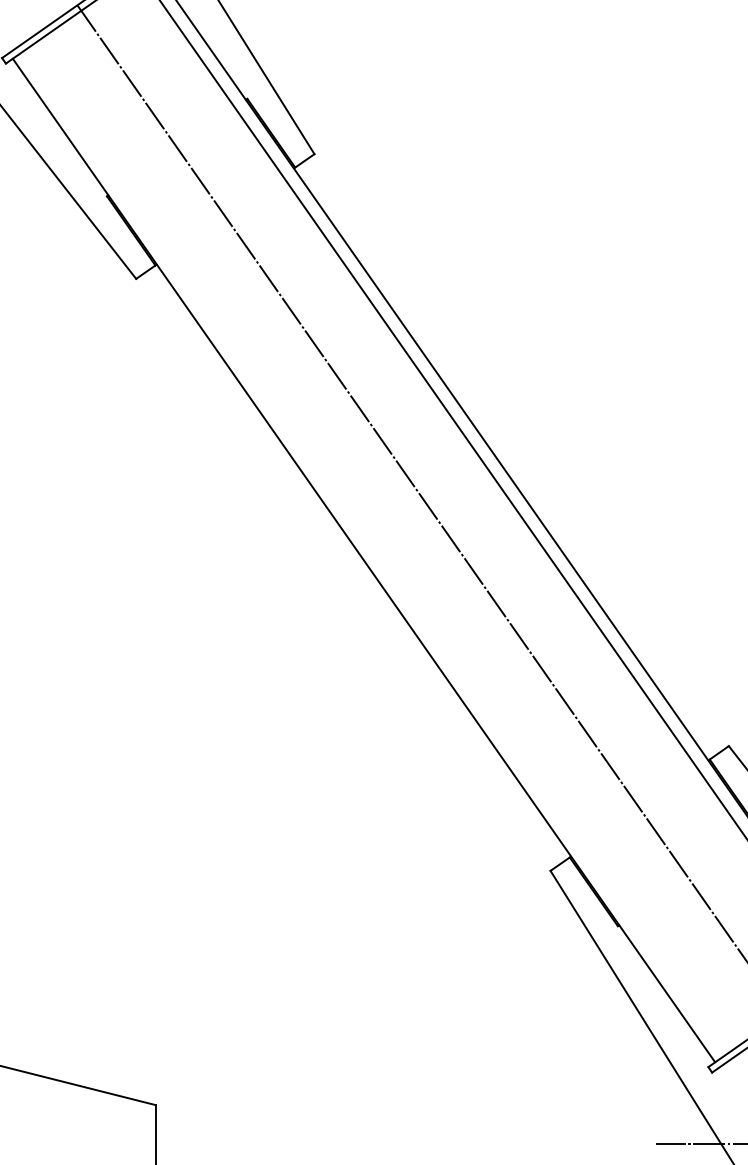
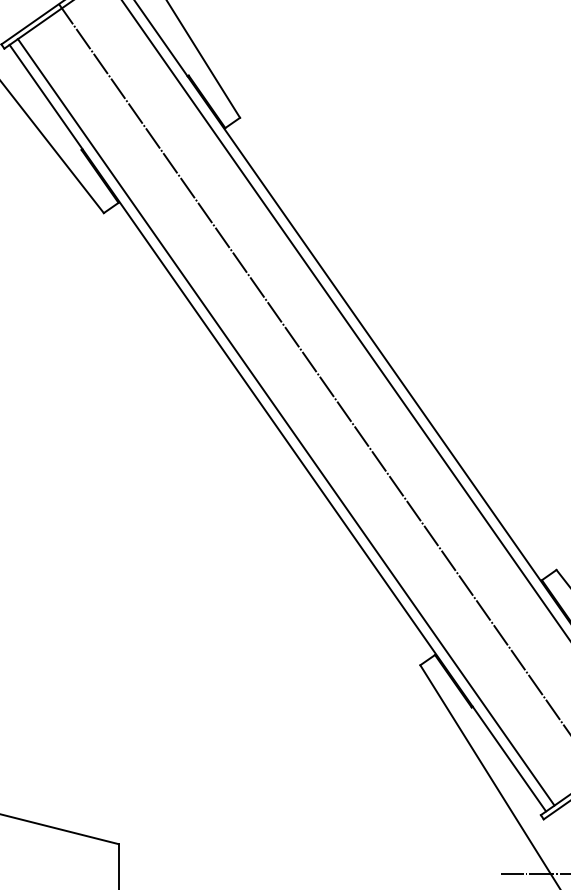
line: (374, 552) -> (285, 422), added

